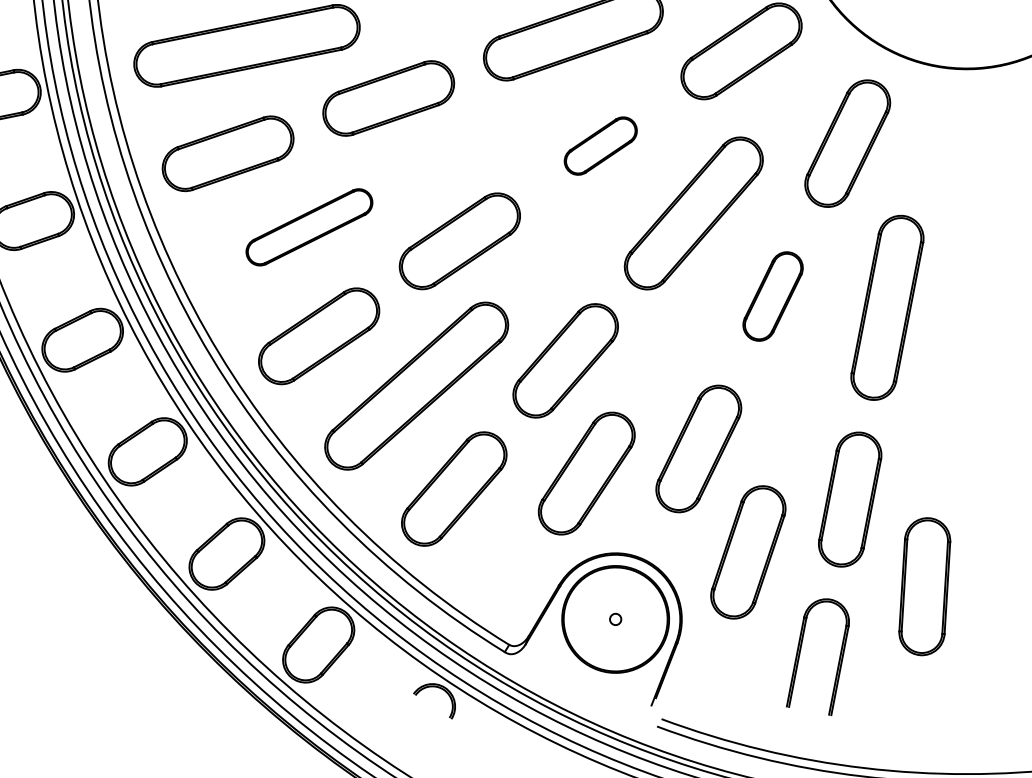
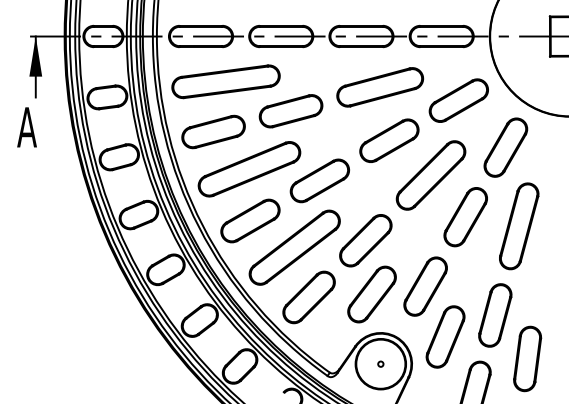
part: (600, 145) -> (389, 140), size x1.67
part: (309, 227) -> (249, 169), size x1.67
part: (772, 297) -> (465, 217), size x1.43

